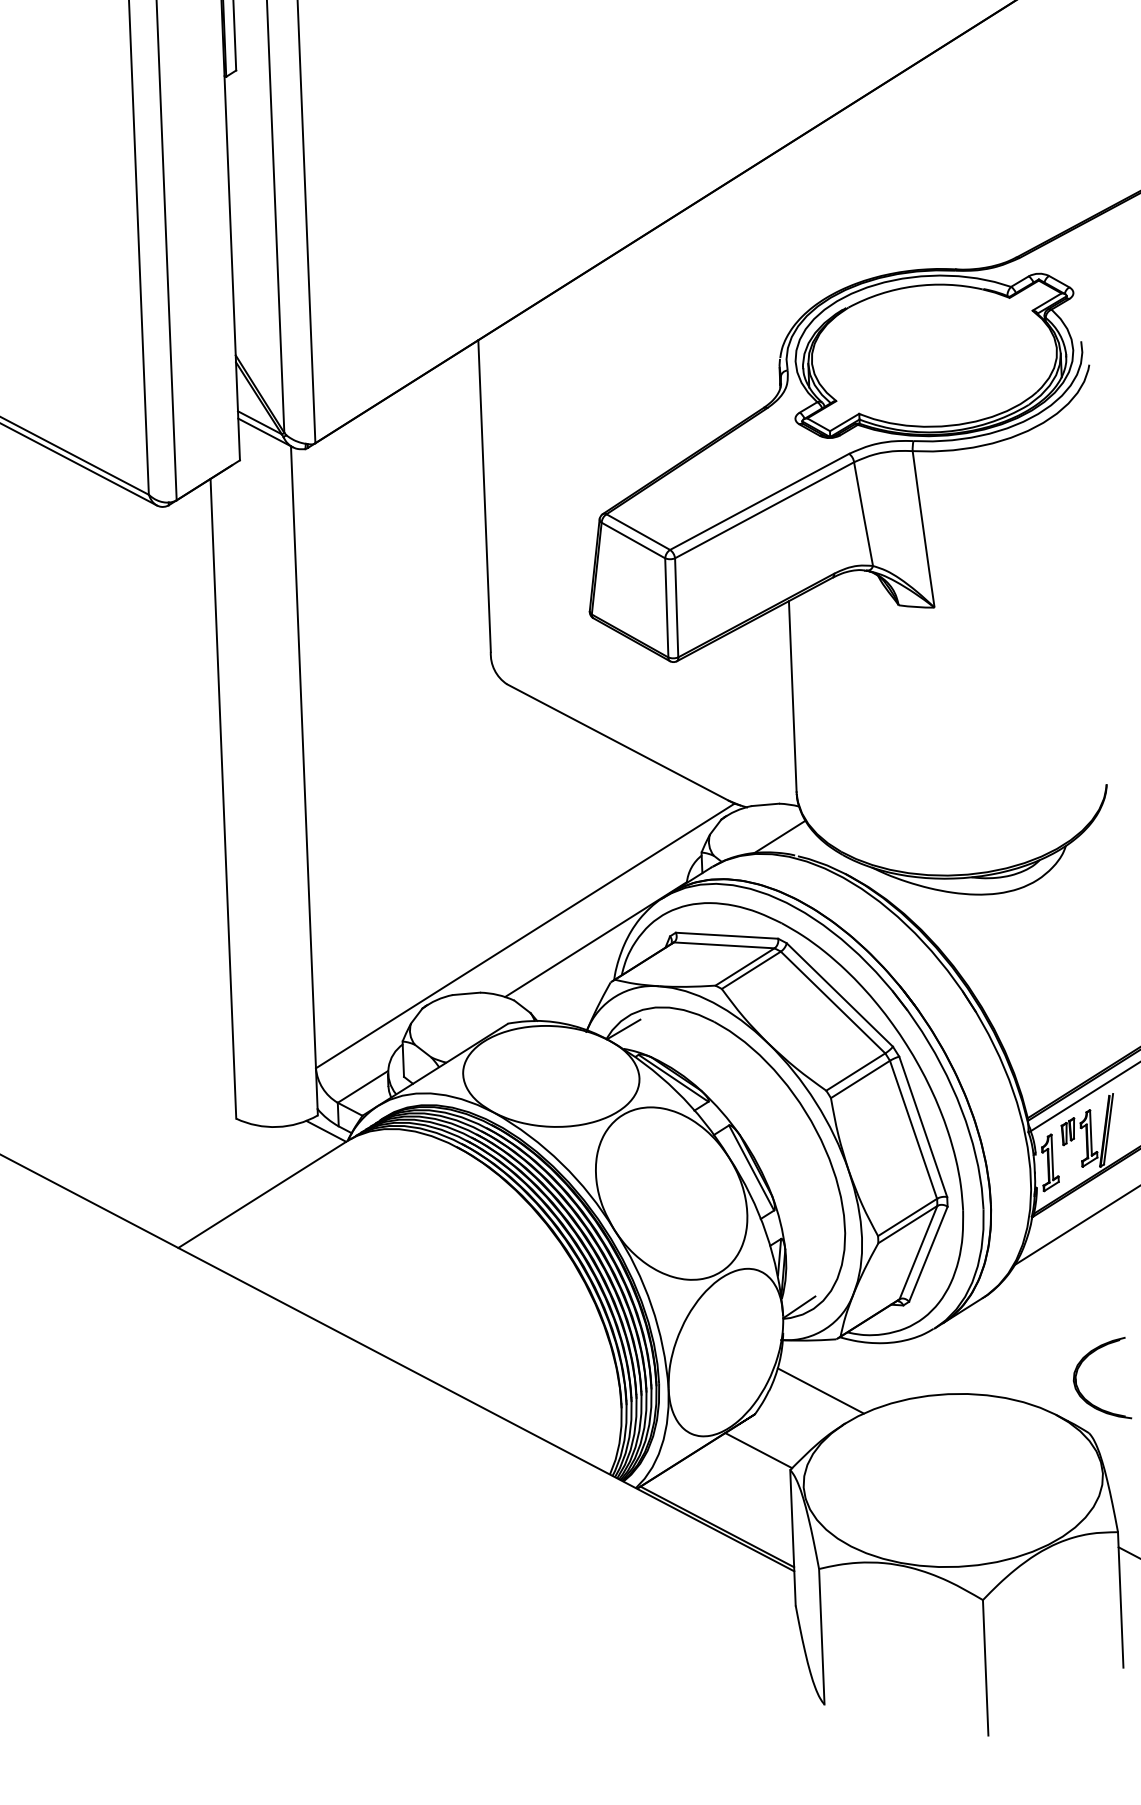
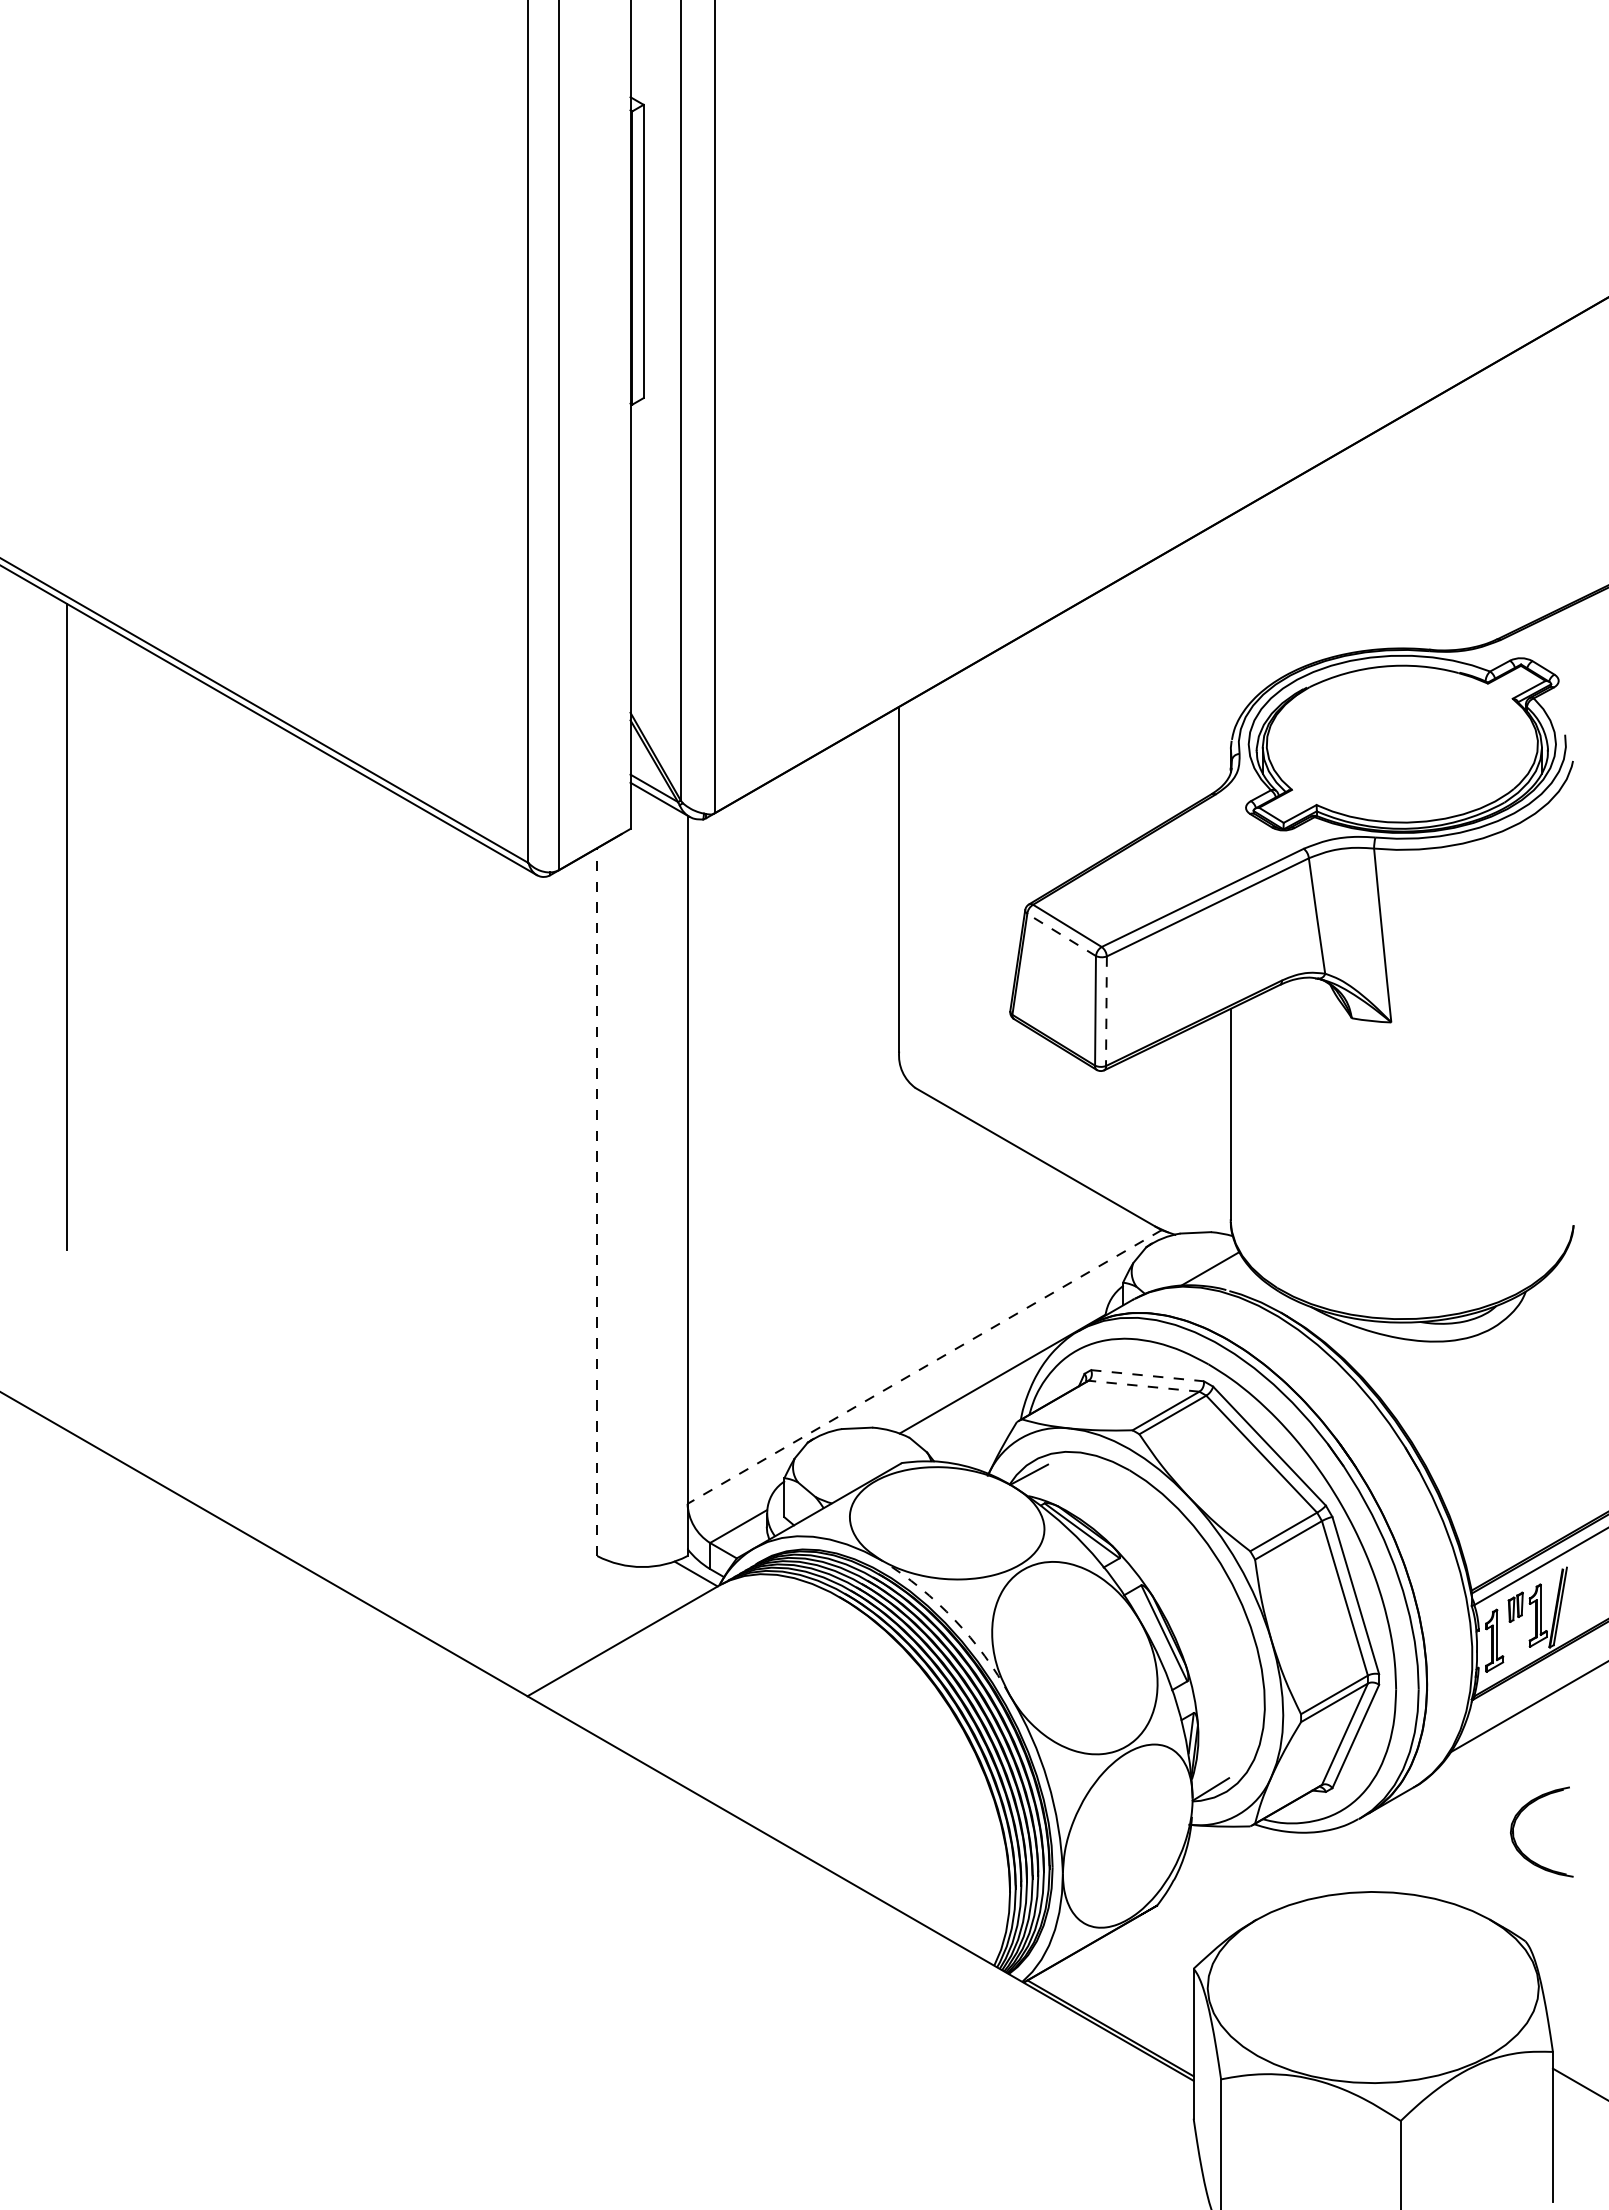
line: (633, 540) -> (1061, 934), solid -> dashed
line: (676, 608) -> (1106, 1011), solid -> dashed
line: (223, 799) -> (597, 1202), solid -> dashed
line: (727, 935) -> (1147, 1375), solid -> dashed
line: (525, 936) -> (924, 1367), solid -> dashed
line: (723, 945) -> (1143, 1386), solid -> dashed
arc: (561, 1163) -> (954, 1620), solid -> dashed
part: (1080, 1366) -> (1518, 1817), moved
line: (820, 1390) -> (1230, 1882), removed
line: (758, 1450) -> (1159, 1945), removed

